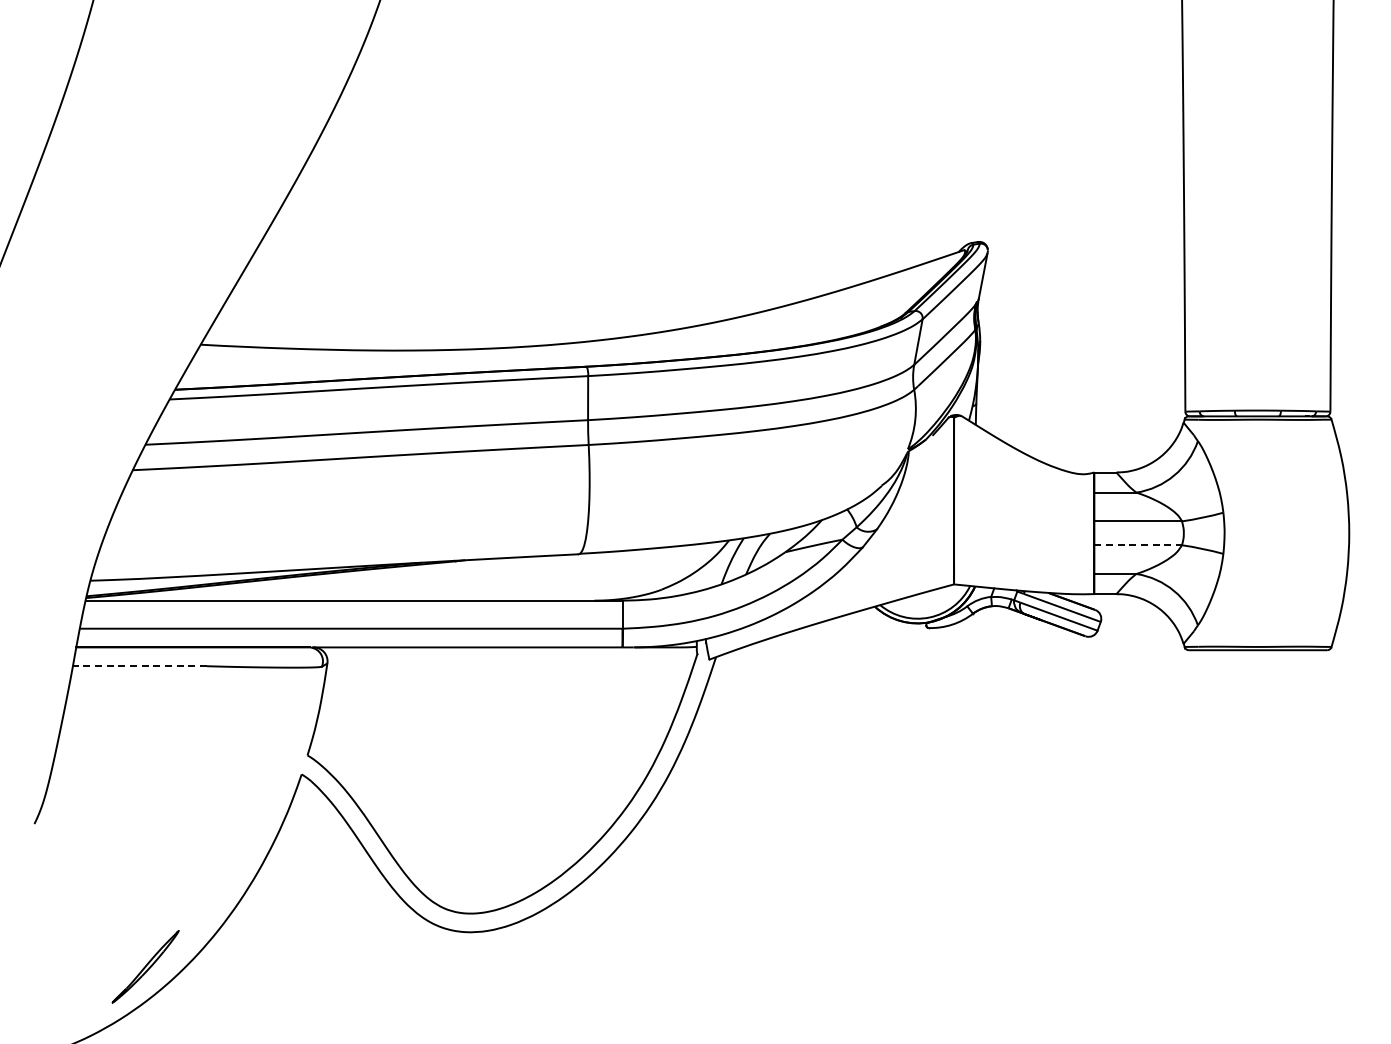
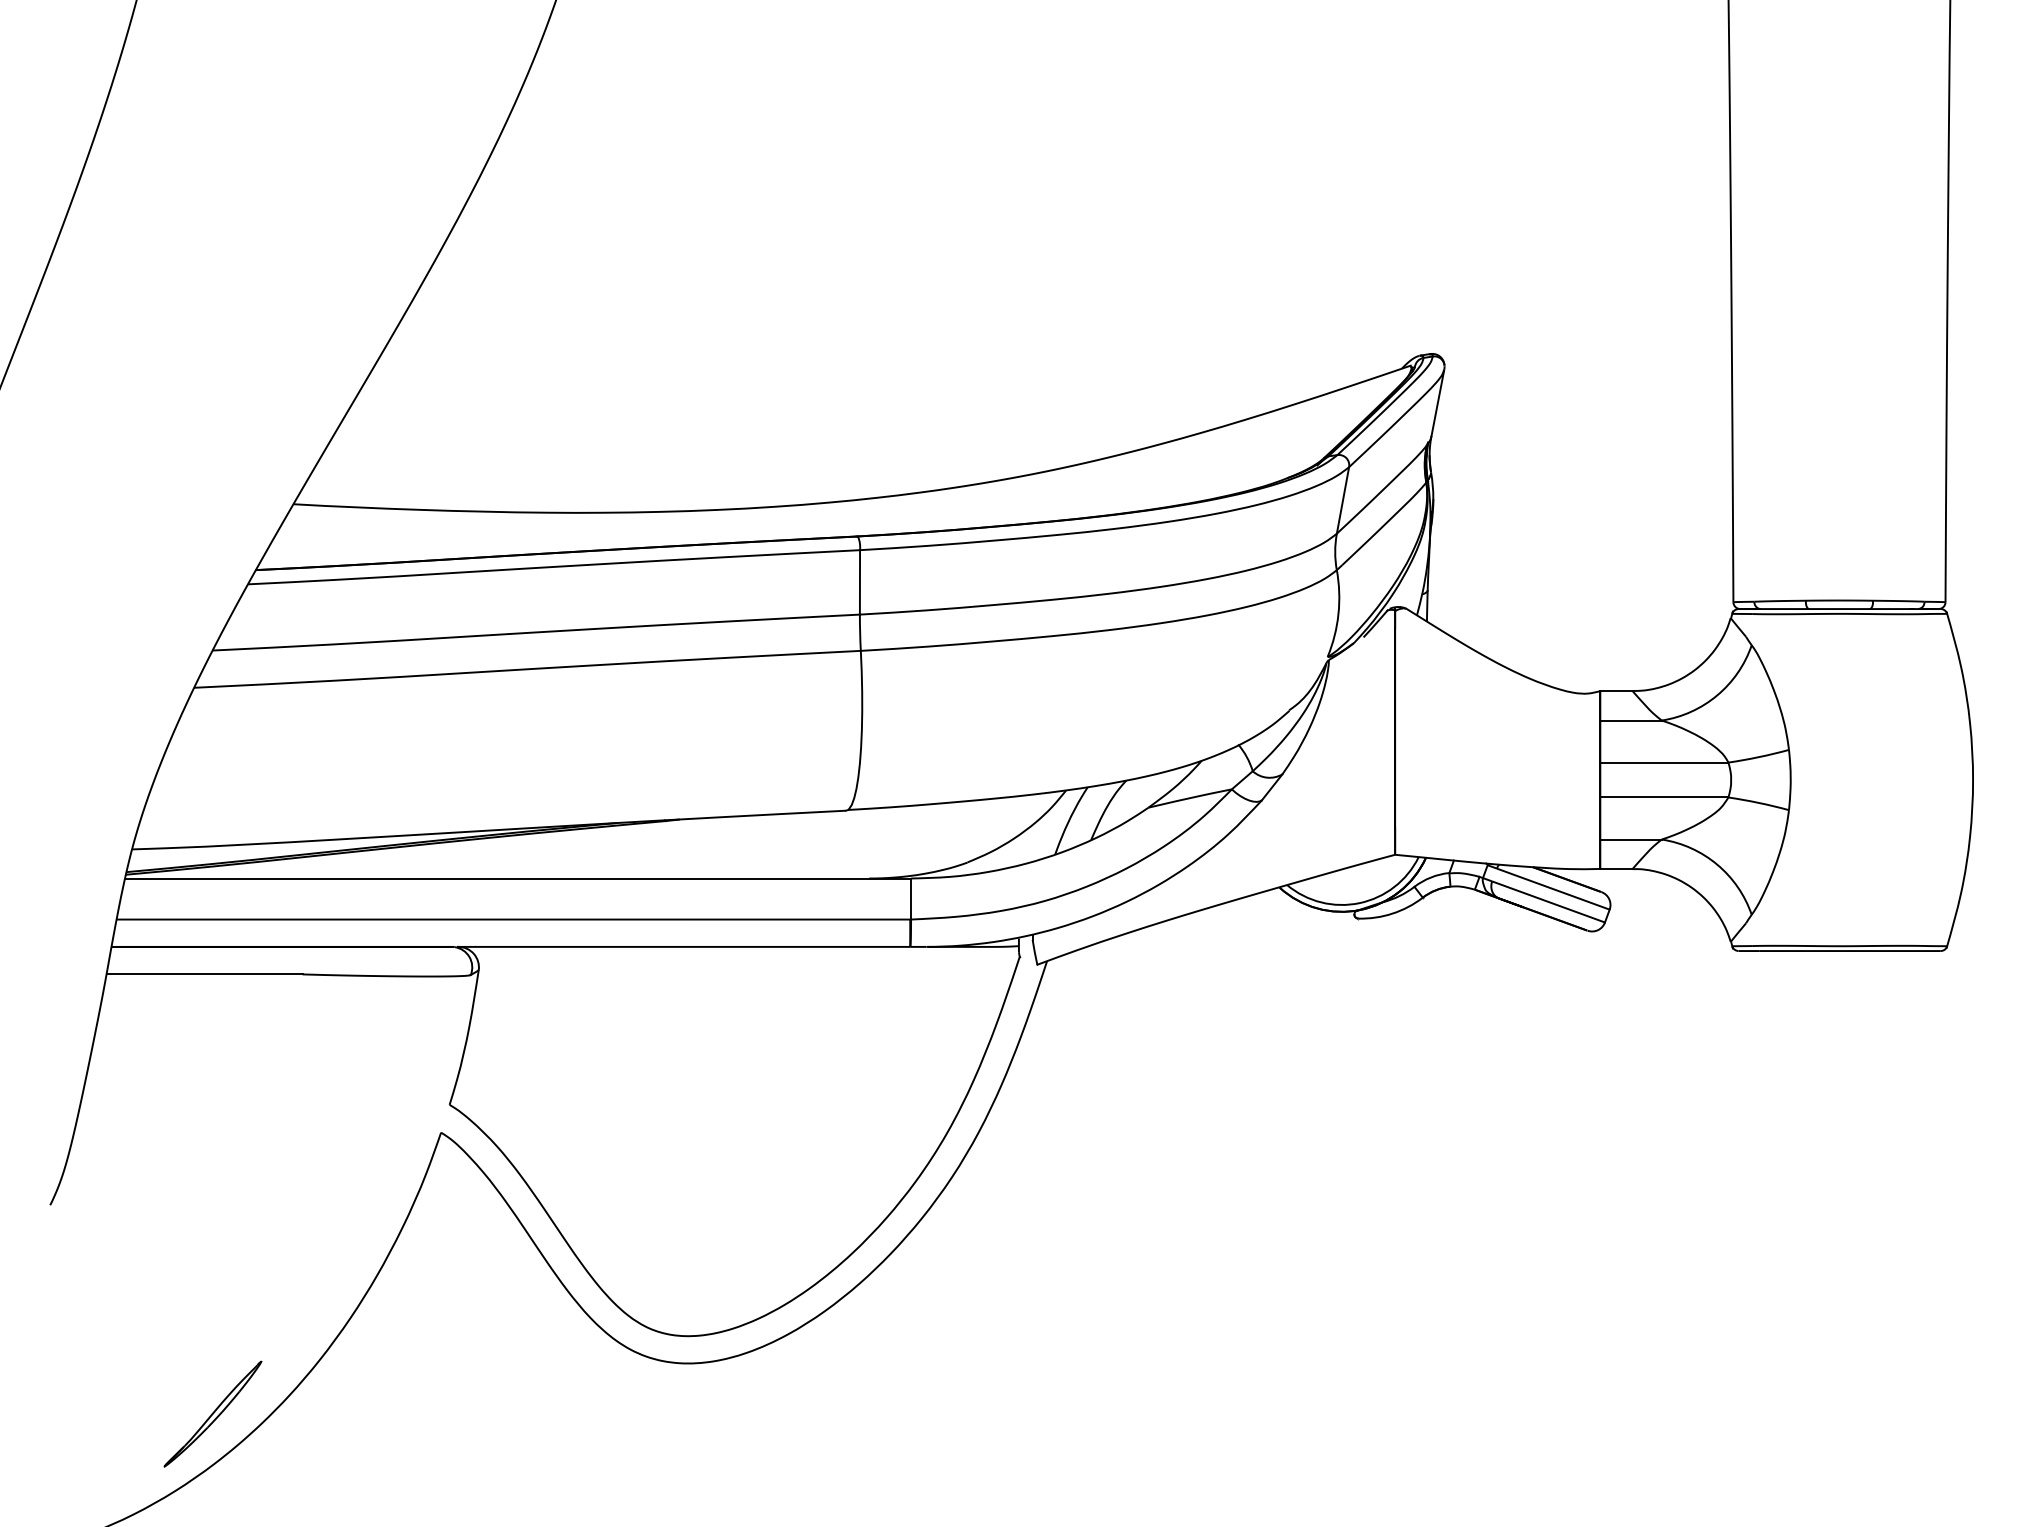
line: (1138, 545) -> (1664, 797), dashed -> solid
line: (139, 666) -> (203, 974), dashed -> solid

